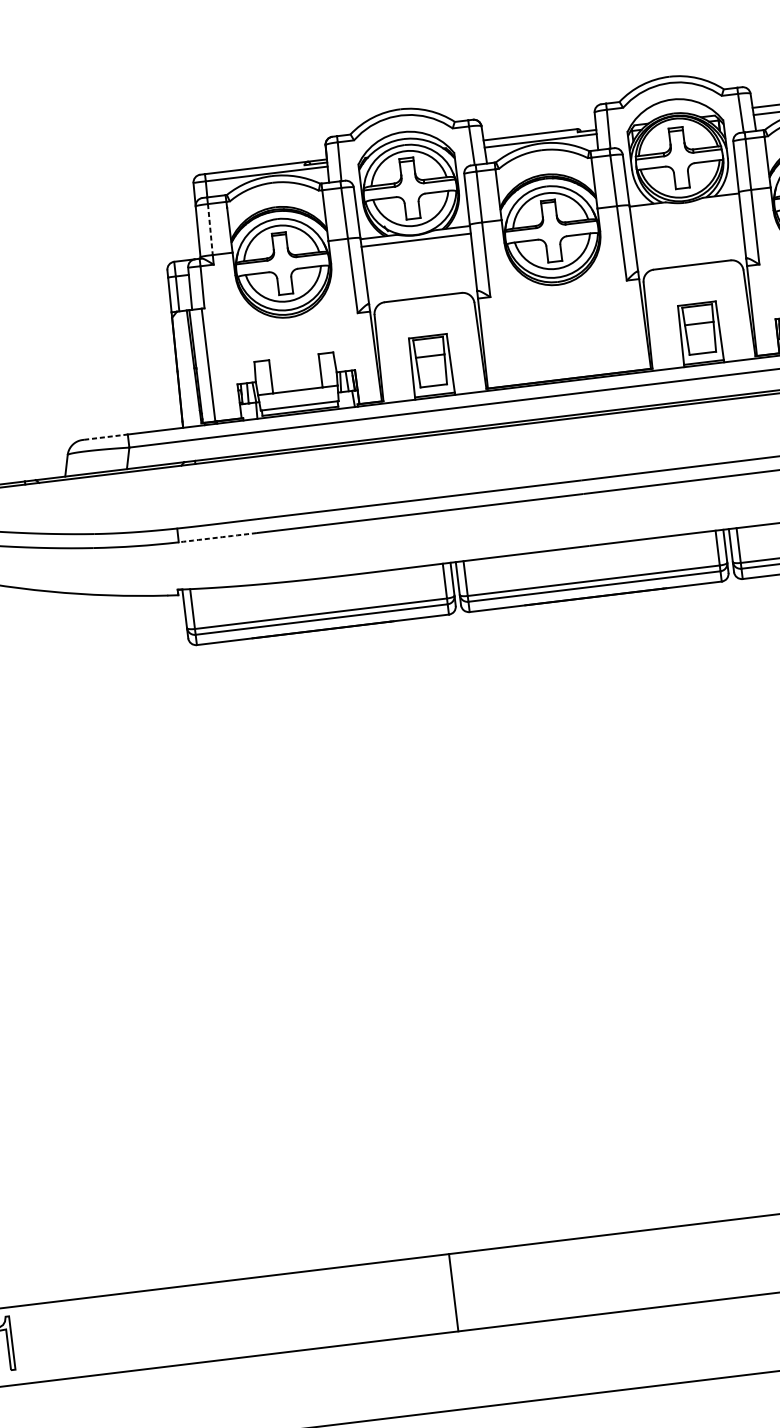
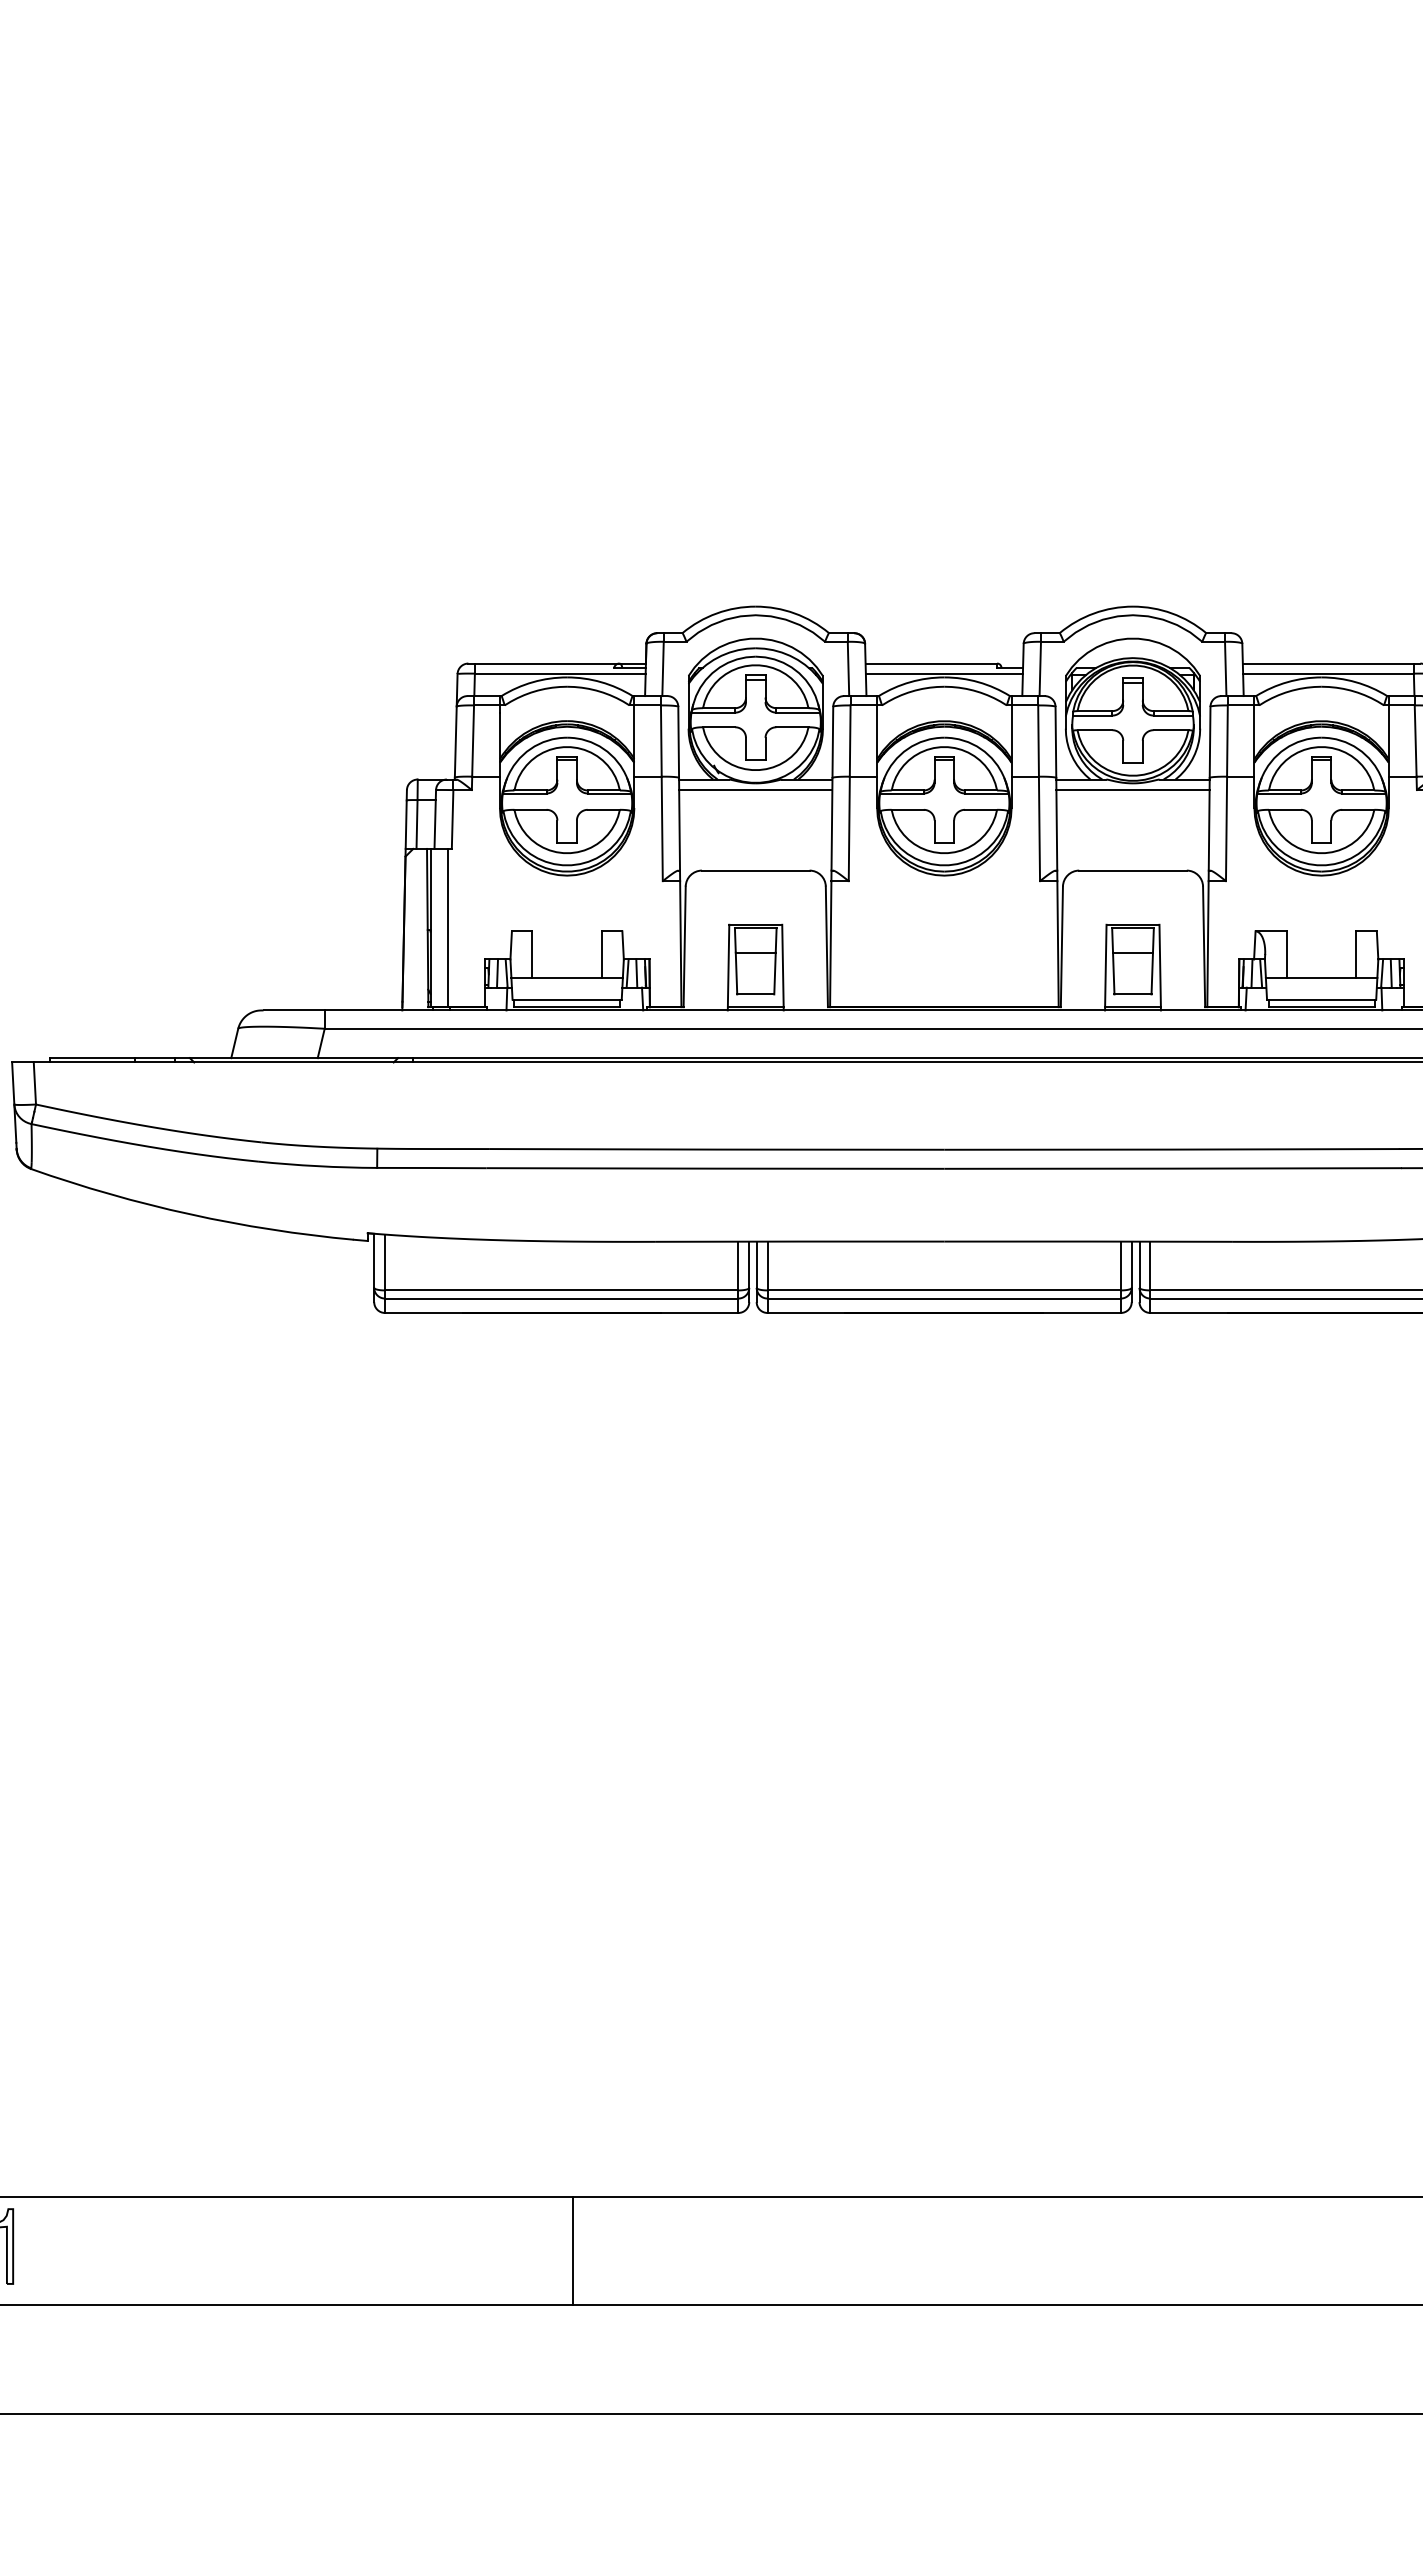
line: (684, 207) -> (1132, 790), added
line: (210, 229) -> (473, 741), dashed -> solid
line: (106, 437) -> (294, 1010), dashed -> solid
arc: (217, 538) -> (431, 1168), dashed -> solid
line: (453, 1292) -> (572, 2250), moved

